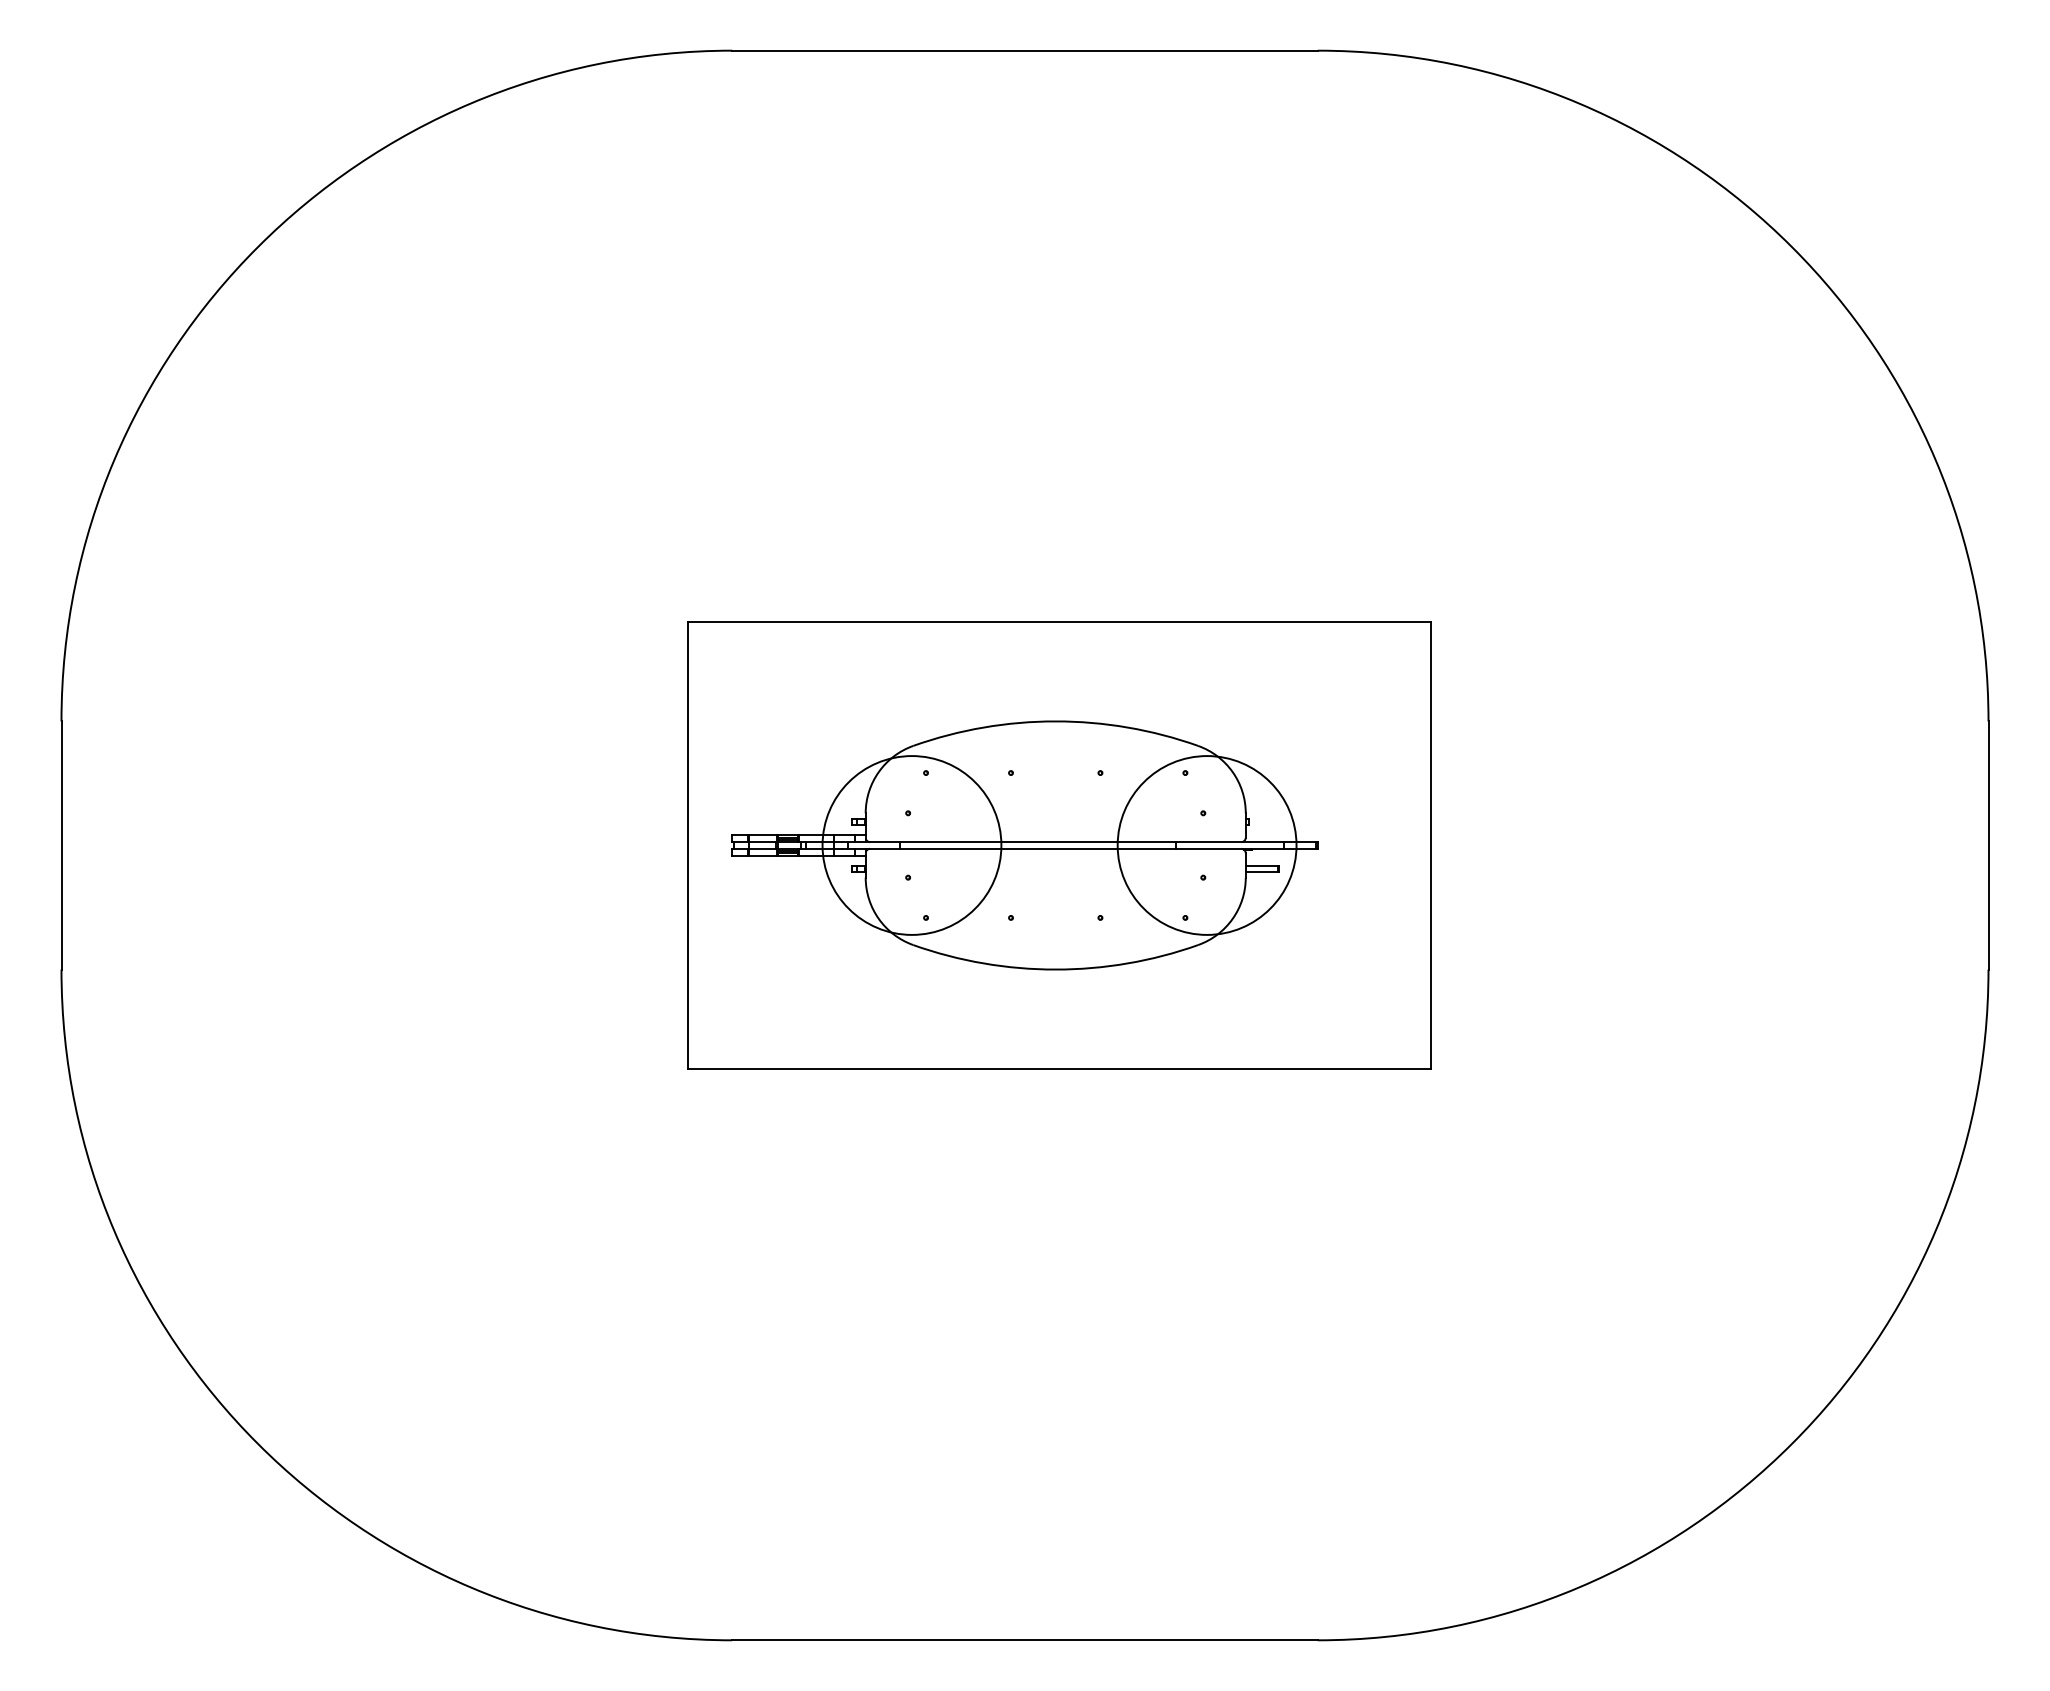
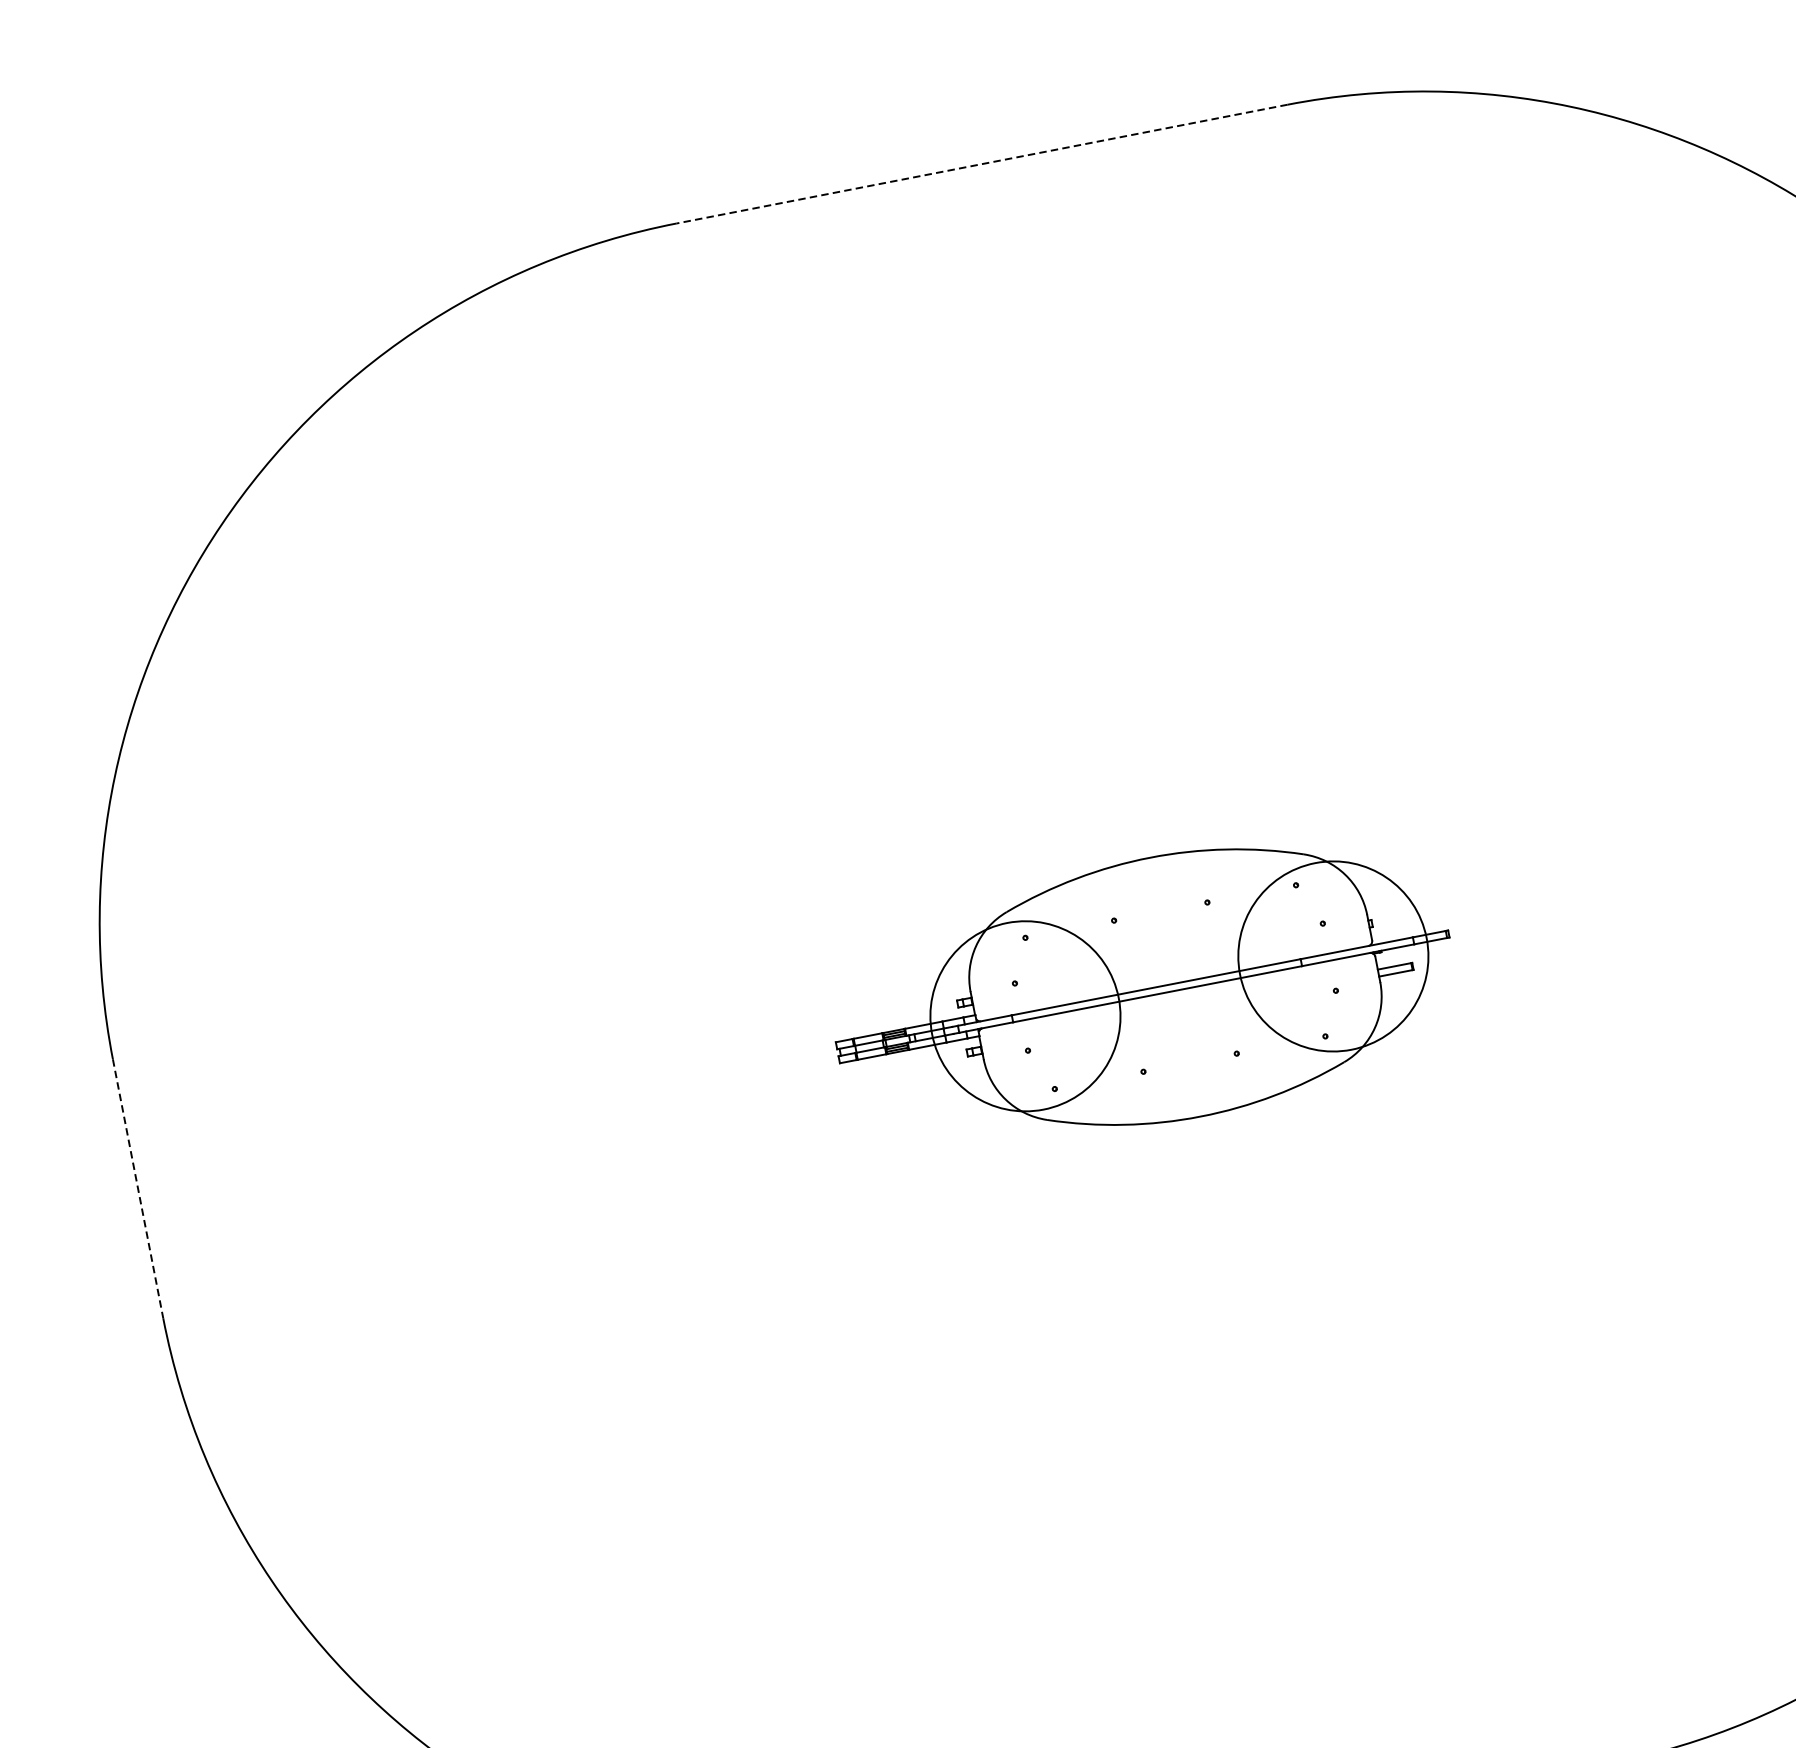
line: (1025, 50) -> (982, 163), solid -> dashed
line: (61, 845) -> (138, 1188), solid -> dashed
part: (1059, 845) -> (1179, 986), removed

